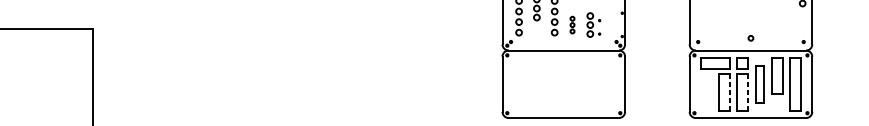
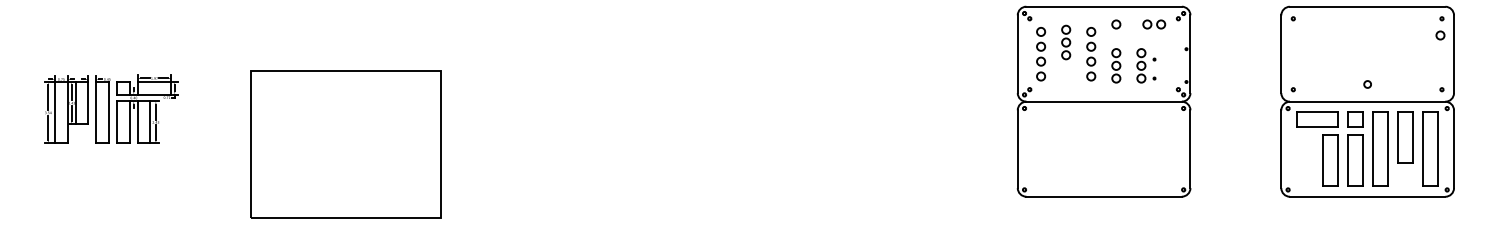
part: (572, 24) -> (1116, 65), size x1.43
part: (760, 83) -> (1380, 148), size x1.43
line: (730, 92) -> (1338, 160), dashed -> solid
line: (748, 92) -> (1363, 160), dashed -> solid

